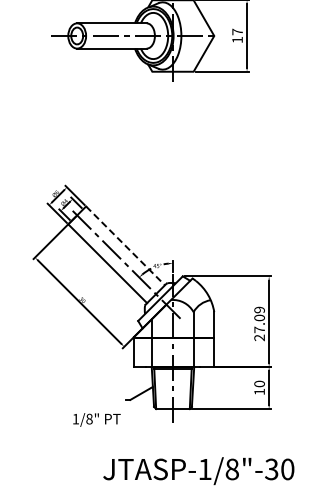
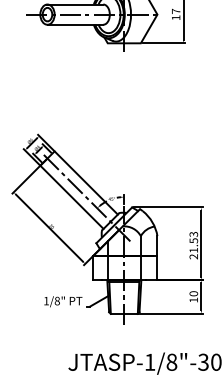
line: (125, 245) -> (86, 182), dashed -> solid
text: (259, 319) -> (193, 242), 27.09 -> 21.53
text: (96, 419) -> (62, 301), moved

